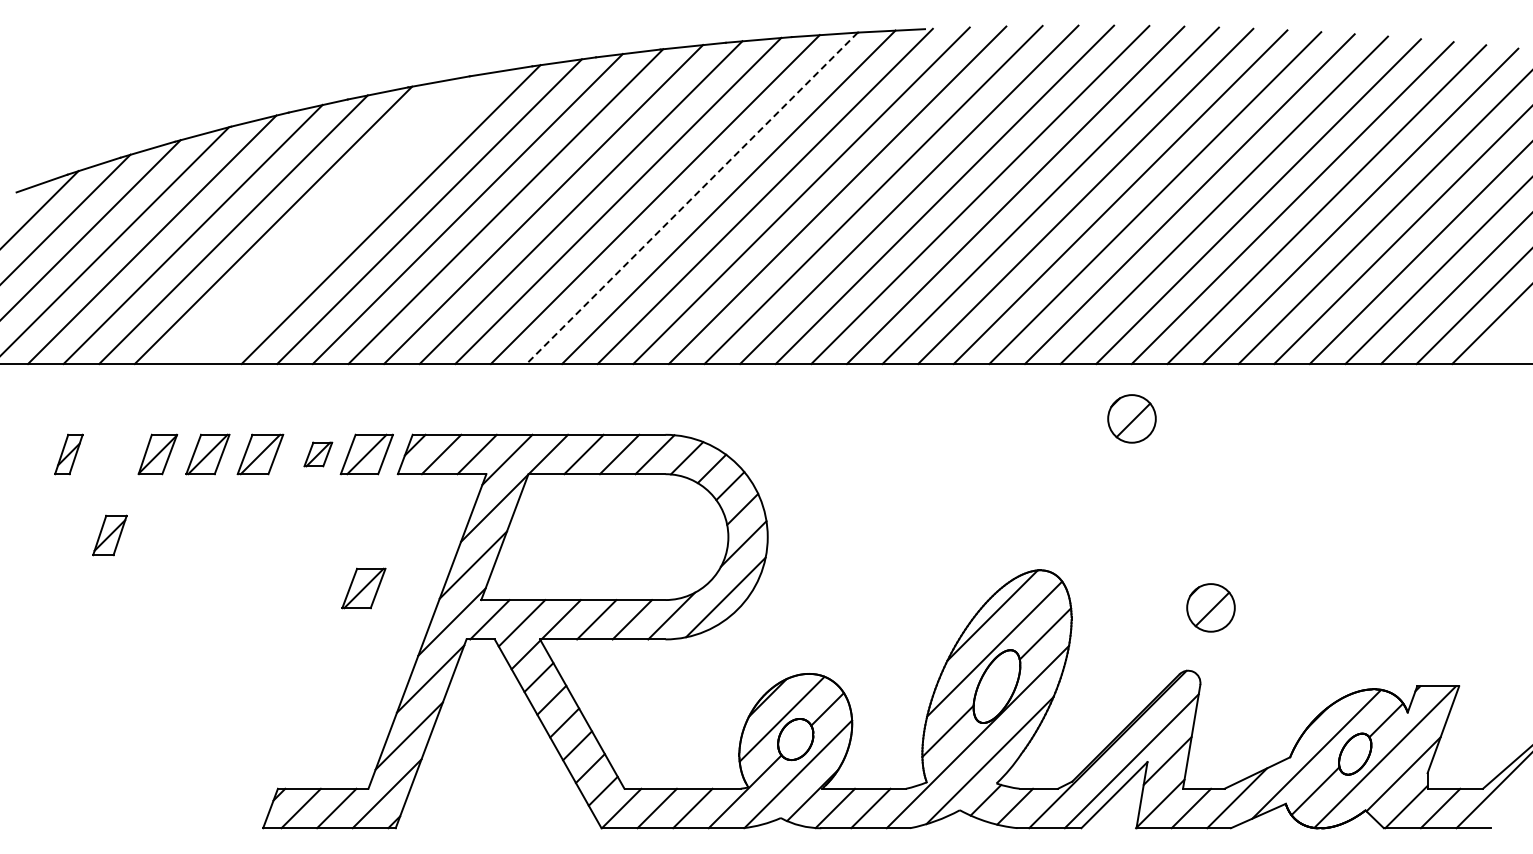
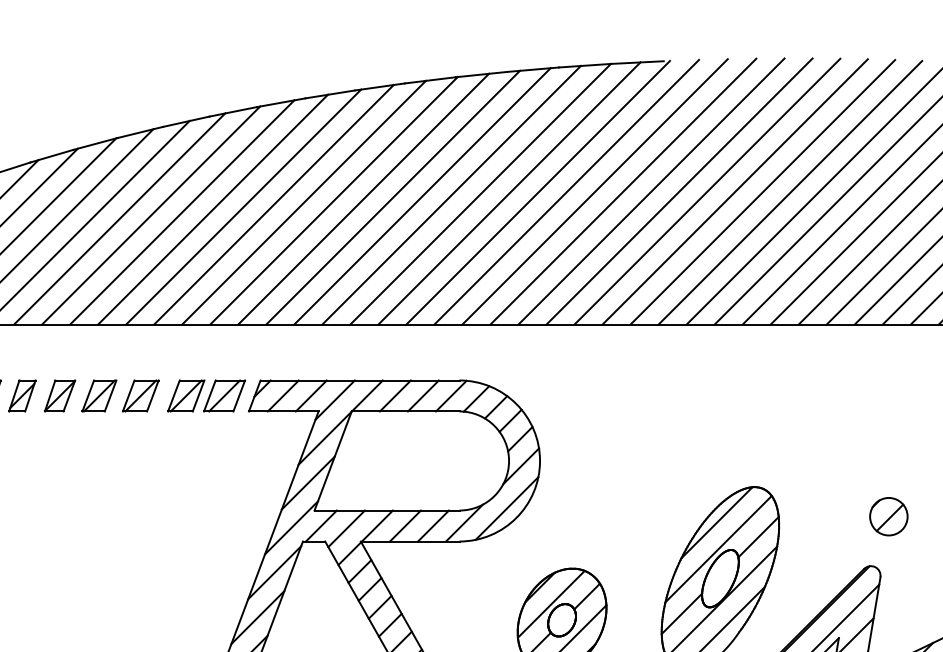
line: (691, 198) -> (480, 194), dashed -> solid
line: (352, 217) -> (213, 209), added
line: (312, 221) -> (181, 212), added
part: (1131, 418) -> (826, 367), removed
part: (318, 454) -> (186, 395), size x1.67
part: (109, 535) -> (21, 395), moved
part: (363, 588) -> (221, 501), removed

